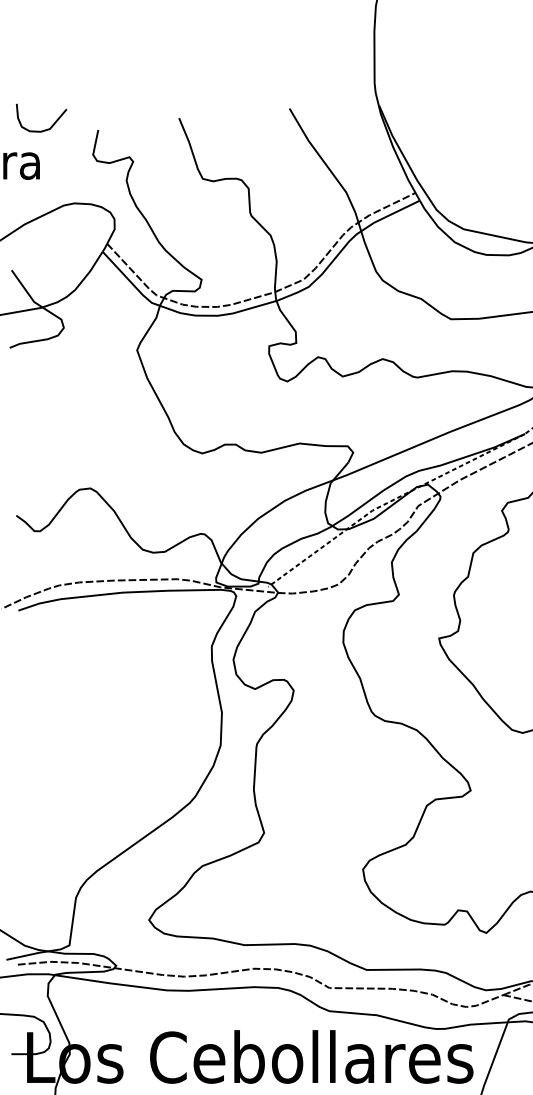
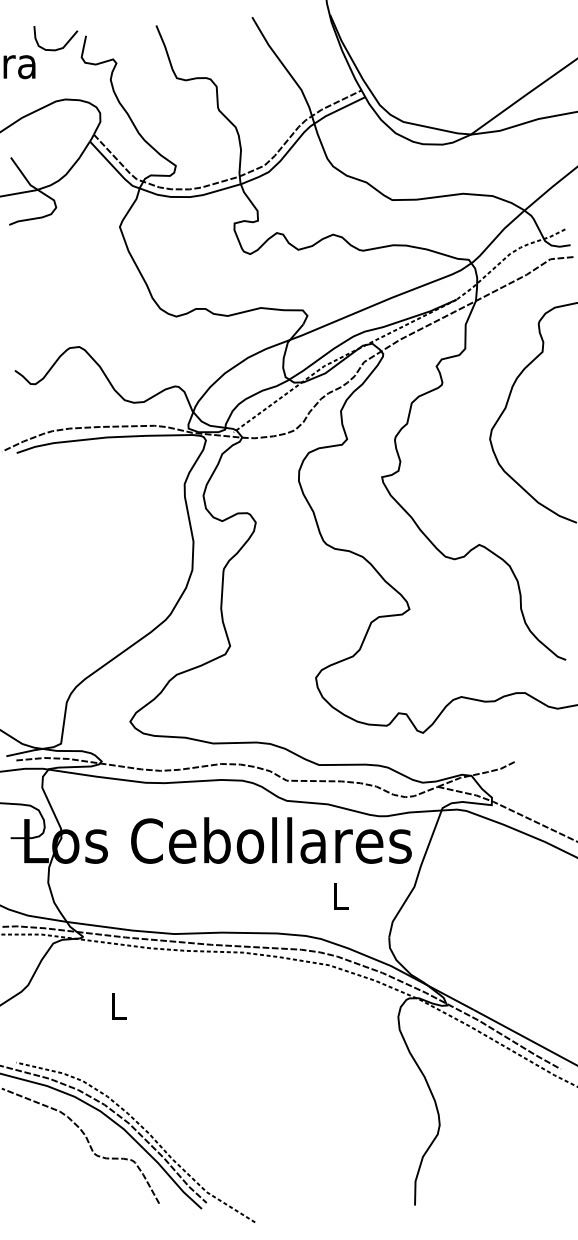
curve: (43, 129) -> (57, 48), moved

